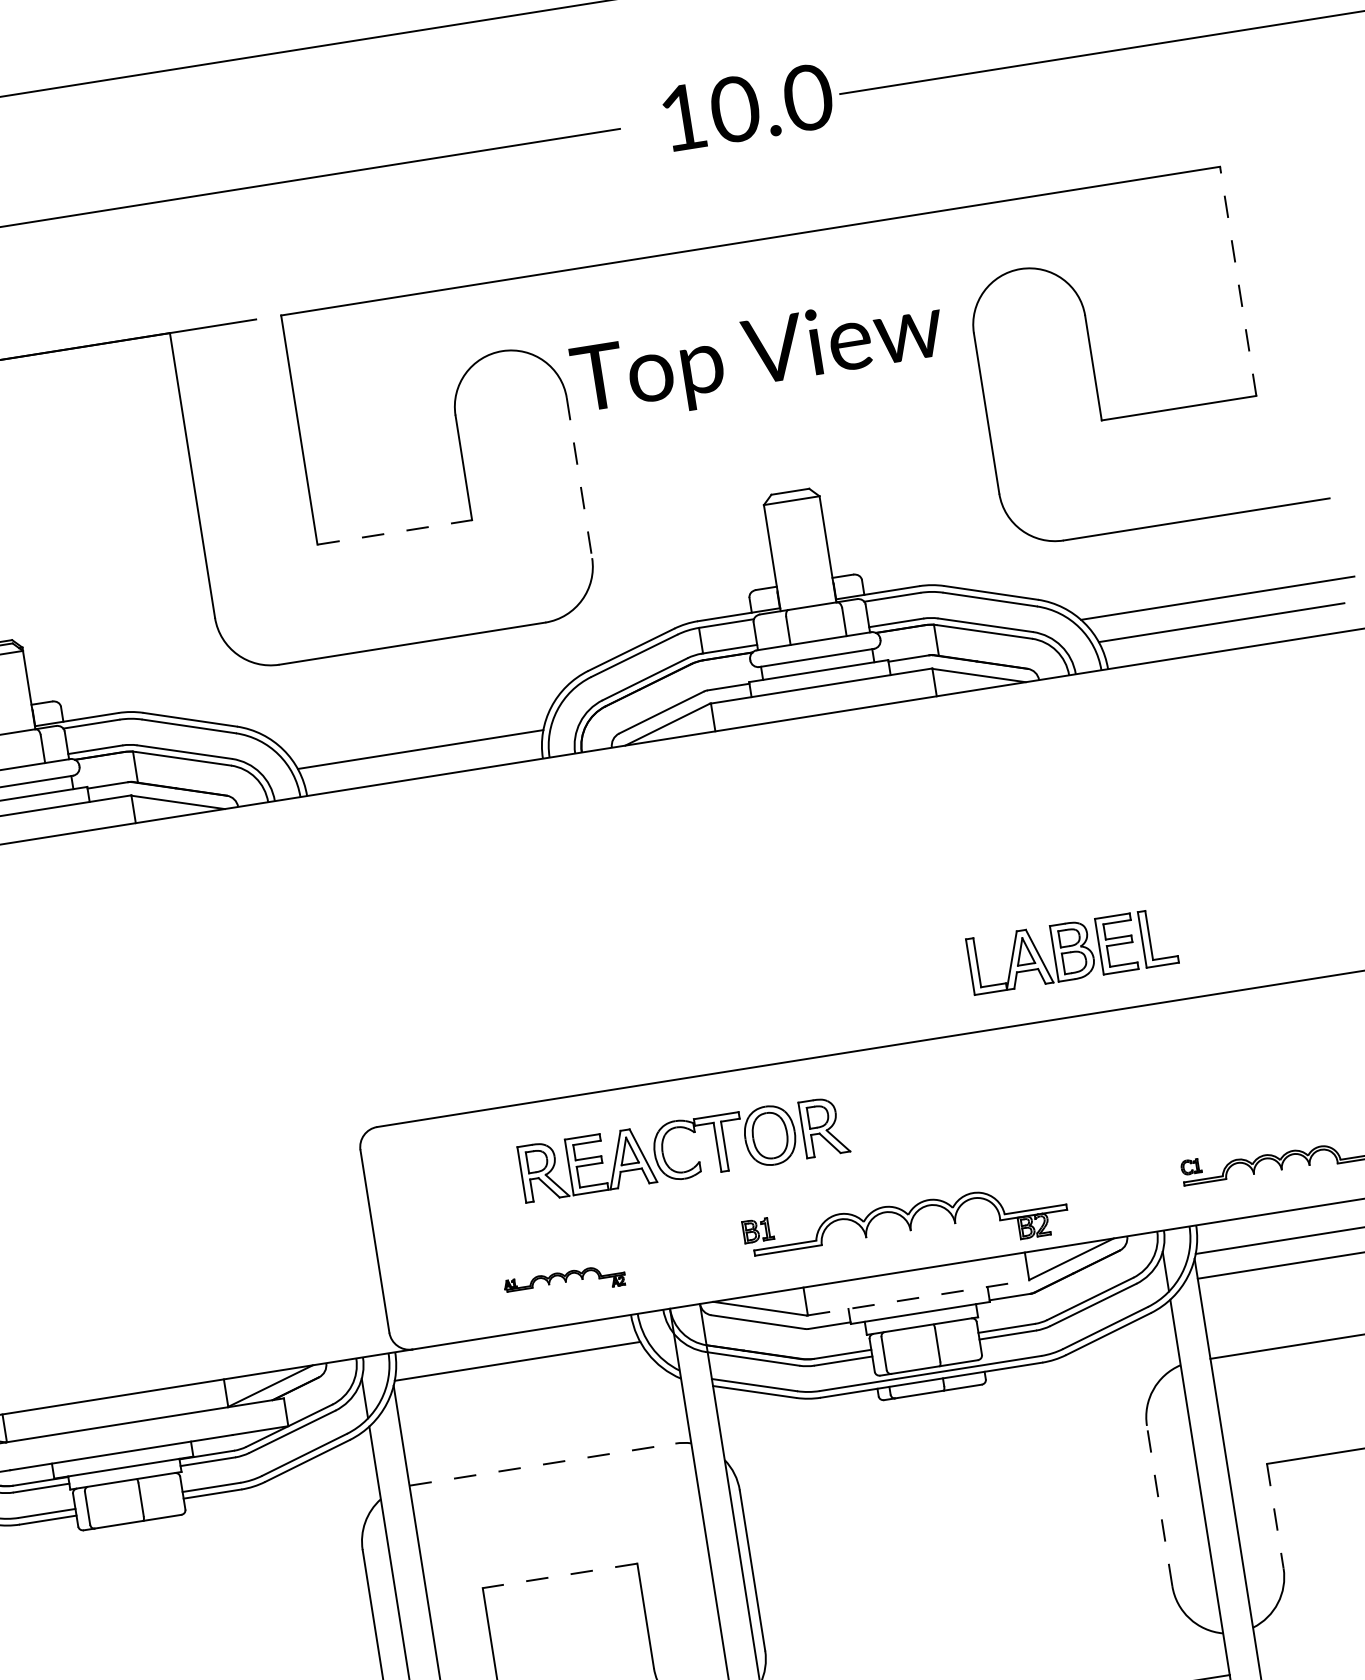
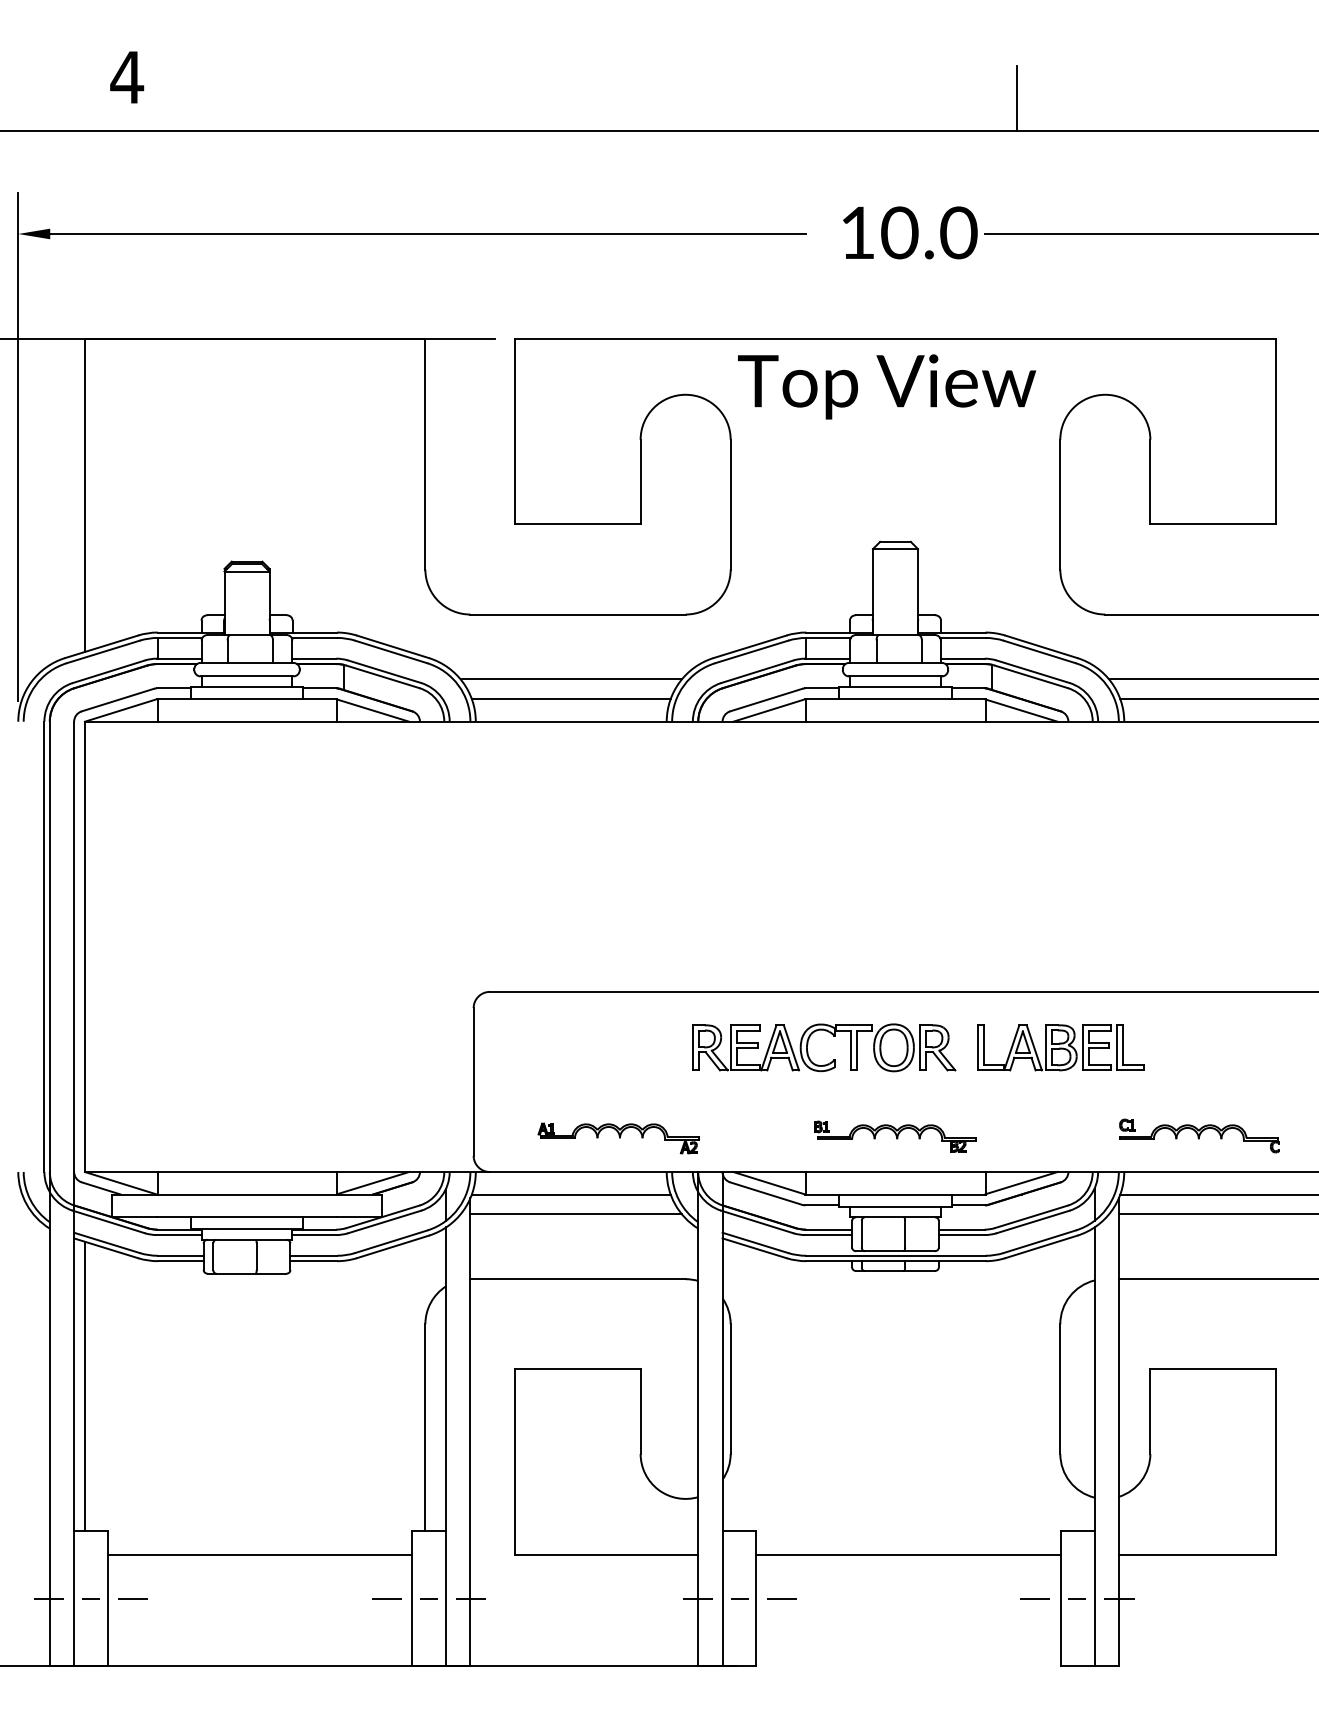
line: (1238, 281) -> (1275, 431), dashed -> solid
text: (759, 358) -> (887, 386), moved
line: (579, 477) -> (730, 504), dashed -> solid
line: (395, 532) -> (578, 524), dashed -> solid
line: (415, 725) -> (570, 679), added
part: (1071, 950) -> (1060, 1047), moved
part: (693, 1133) -> (833, 1036), moved
part: (906, 1226) -> (895, 1136), size x0.62
part: (564, 1282) -> (618, 1138), size x1.67
line: (918, 1297) -> (895, 1194), dashed -> solid
line: (526, 1385) -> (575, 1214), added
line: (543, 1464) -> (578, 1279), dashed -> solid
line: (1159, 1506) -> (1060, 1389), dashed -> solid
line: (1275, 1517) -> (1150, 1412), dashed -> solid
line: (560, 1576) -> (578, 1369), dashed -> solid

